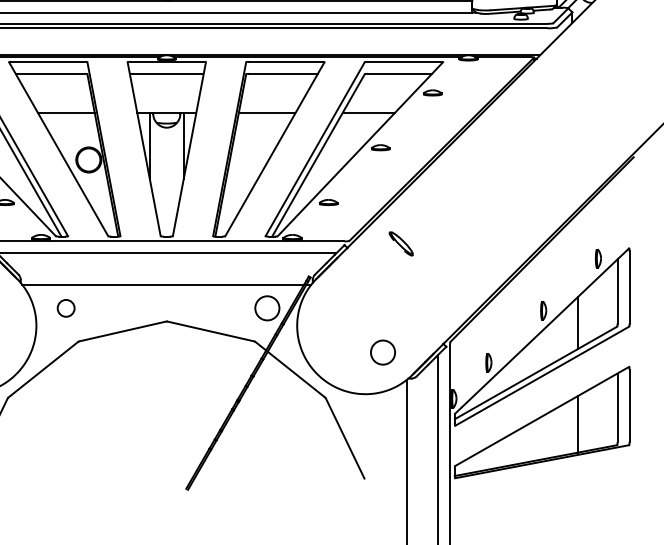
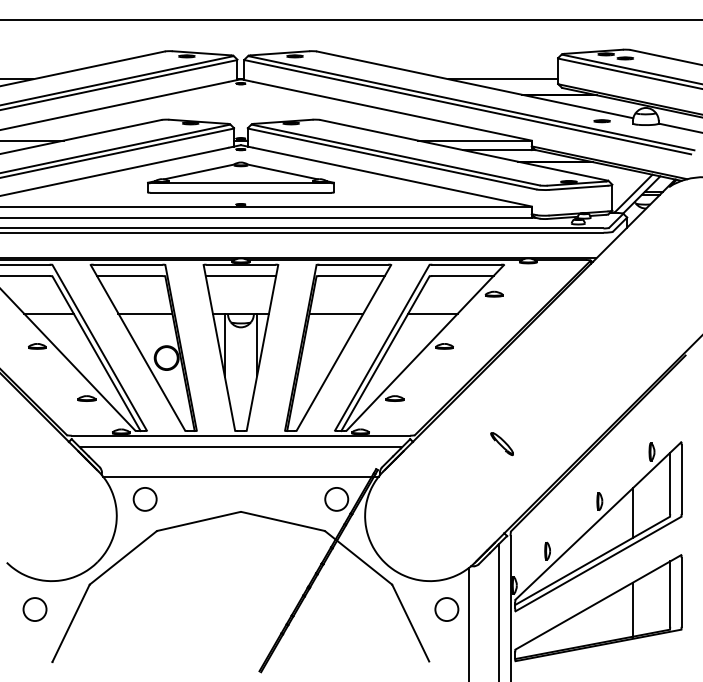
part: (400, 244) -> (501, 444), moved
circle: (65, 308) -> (144, 499), size x1.43
circle: (382, 352) -> (446, 609), moved

